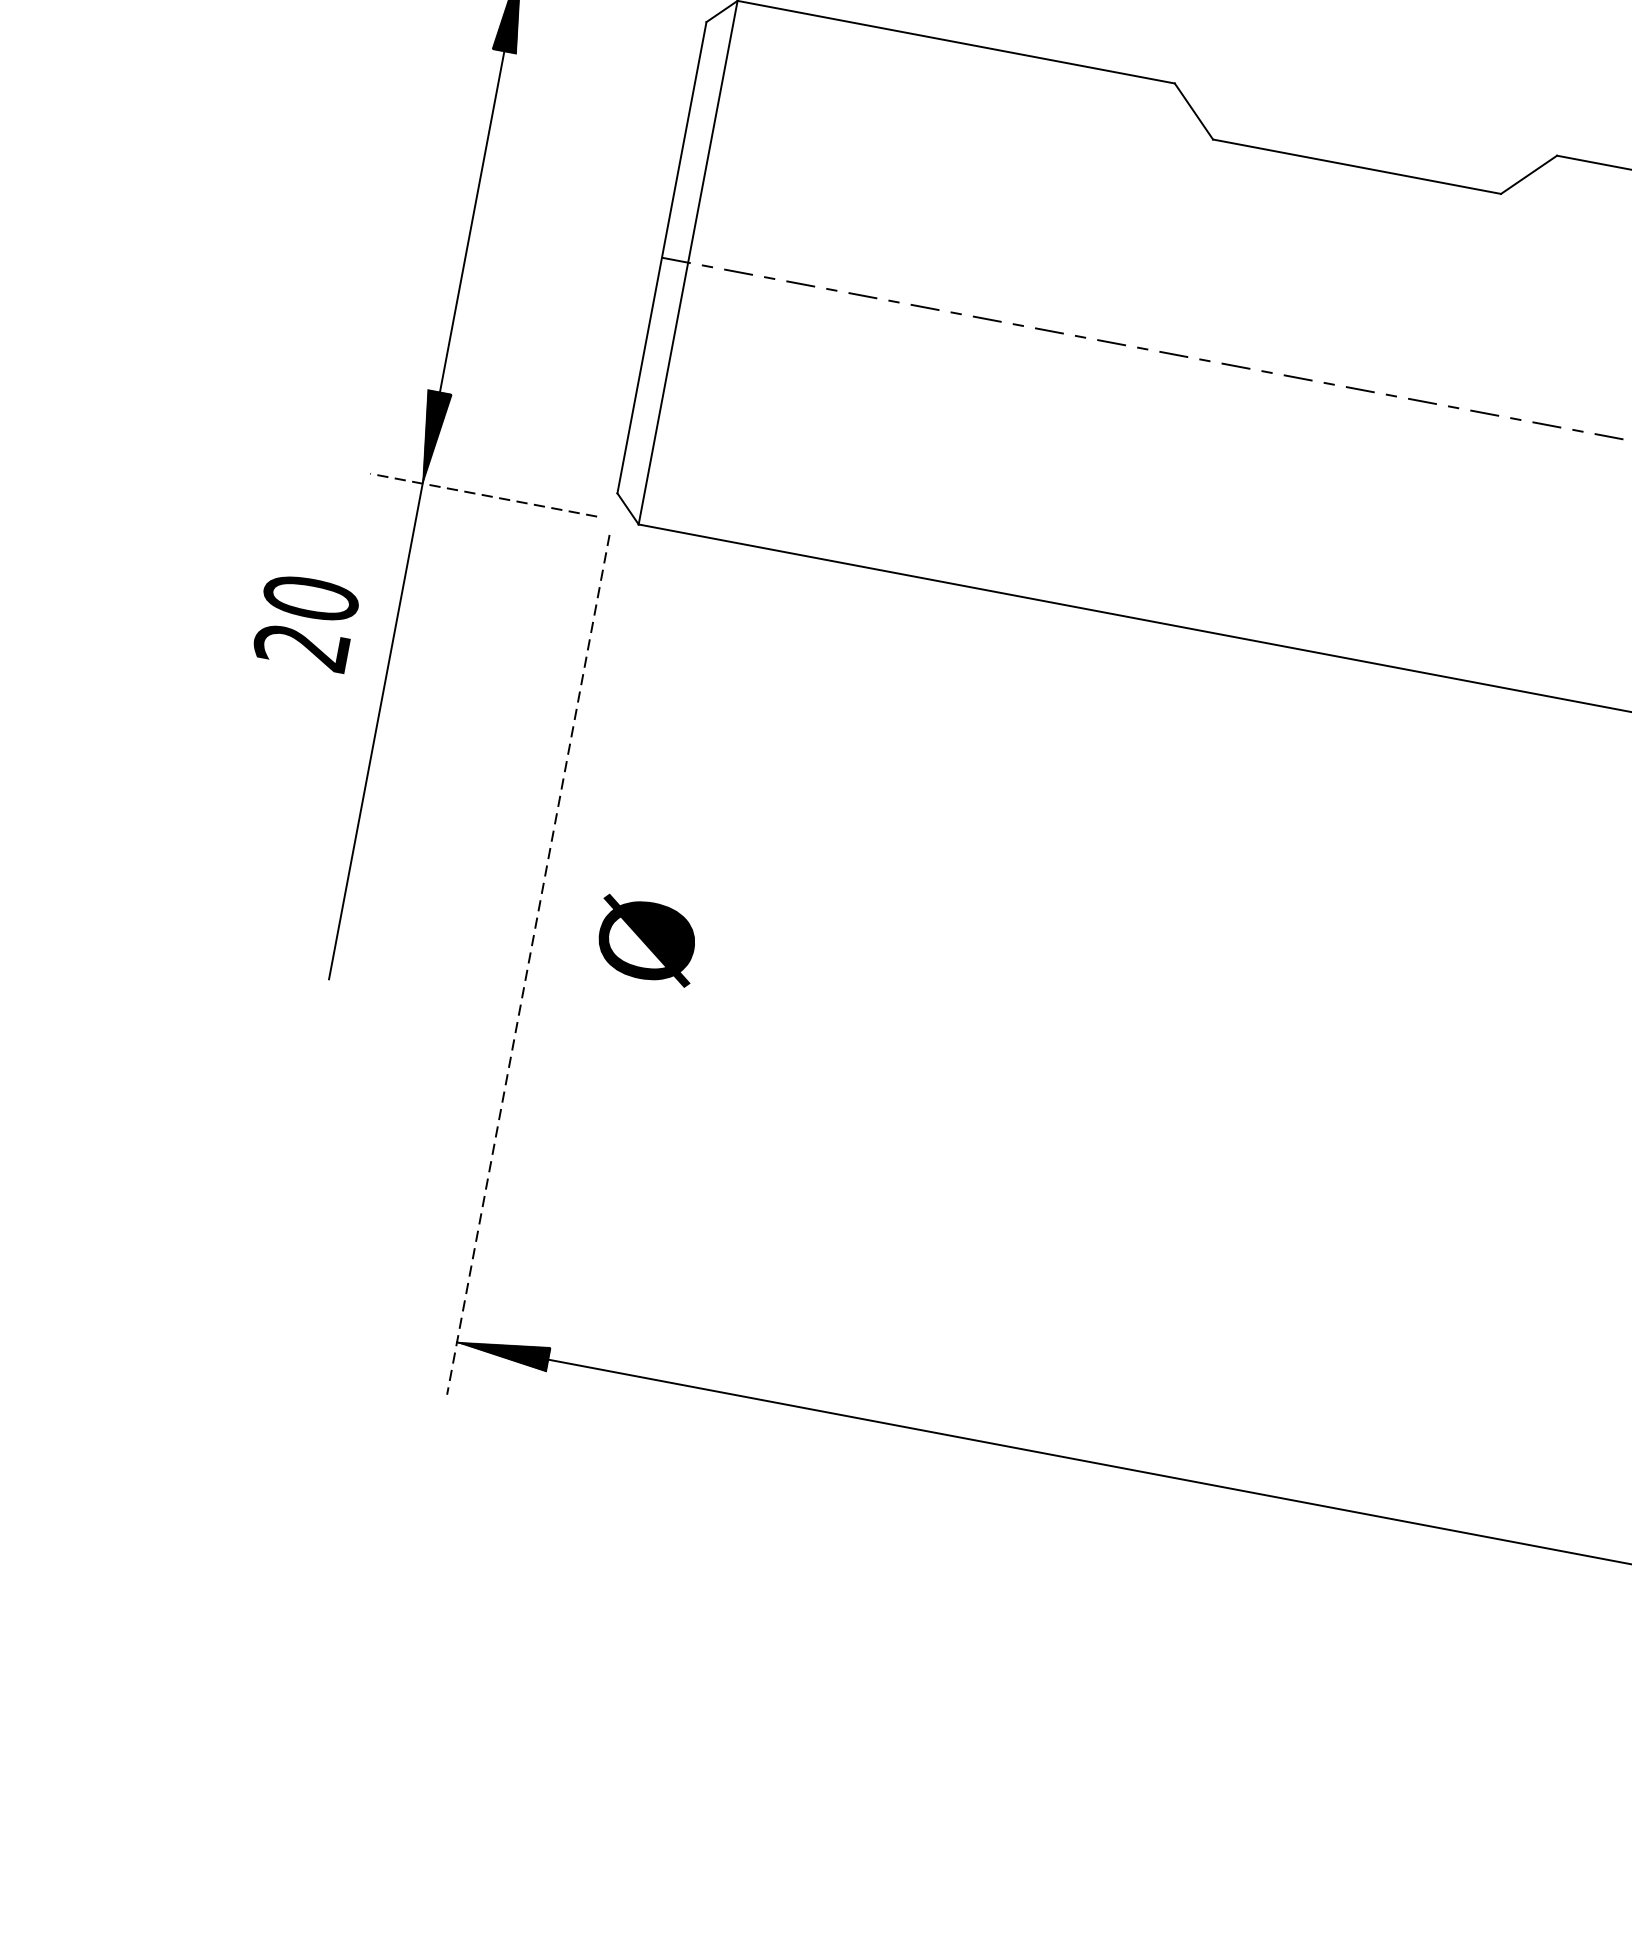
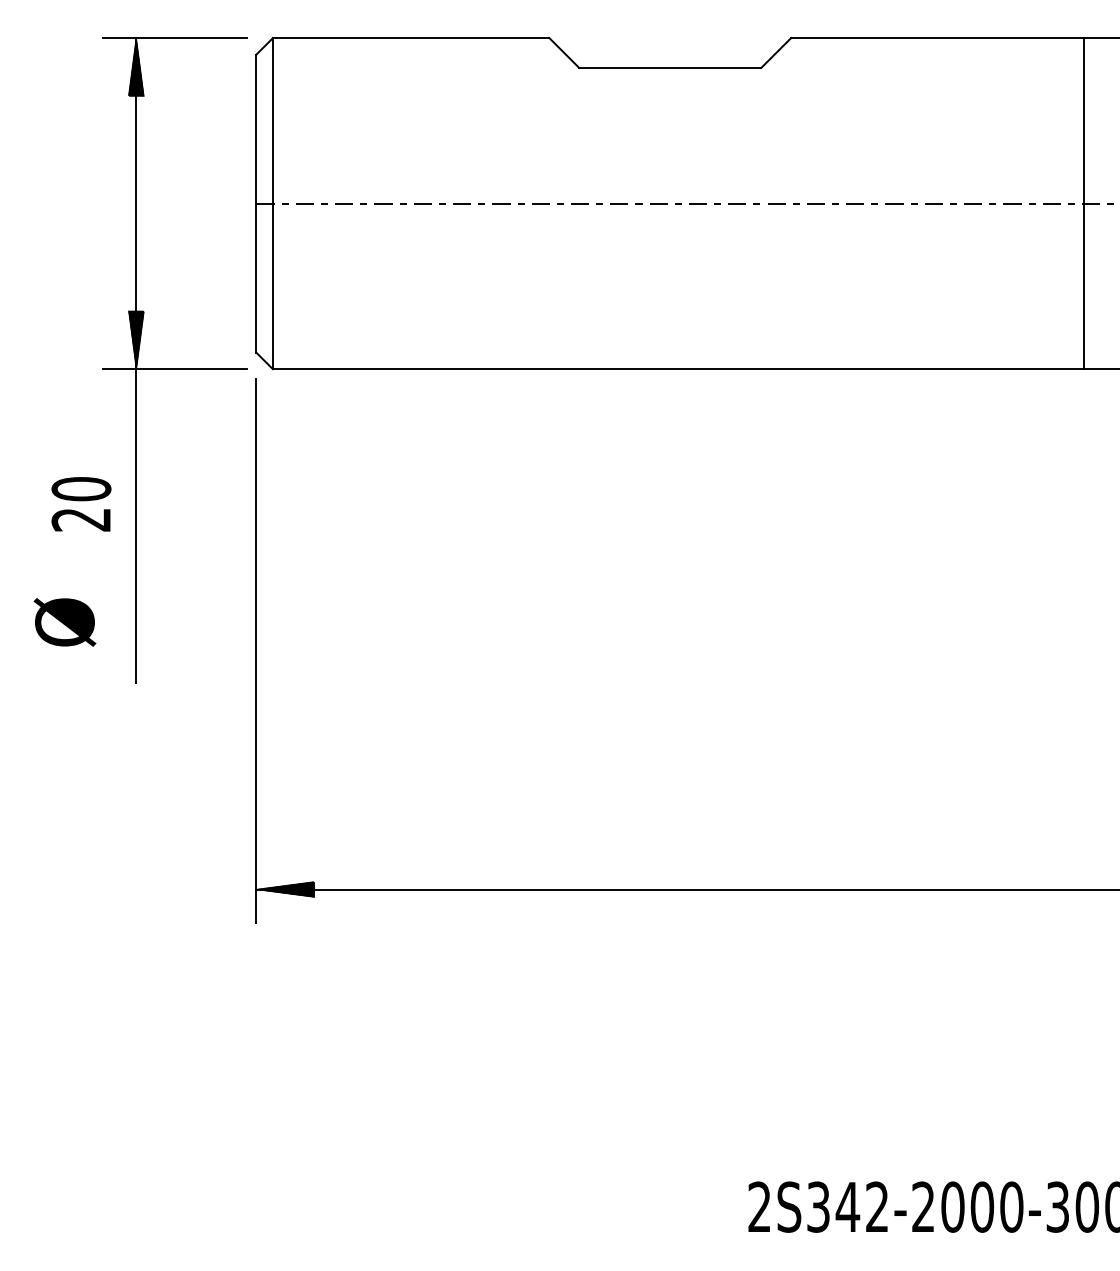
line: (482, 495) -> (174, 369), dashed -> solid
text: (306, 622) -> (81, 504), moved
text: (646, 940) -> (64, 622), moved
line: (528, 964) -> (256, 650), dashed -> solid

